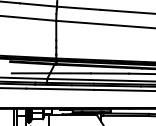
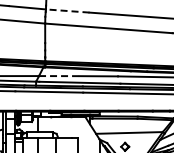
line: (78, 8) -> (67, 11), solid -> dashed
line: (70, 73) -> (59, 76), solid -> dashed

